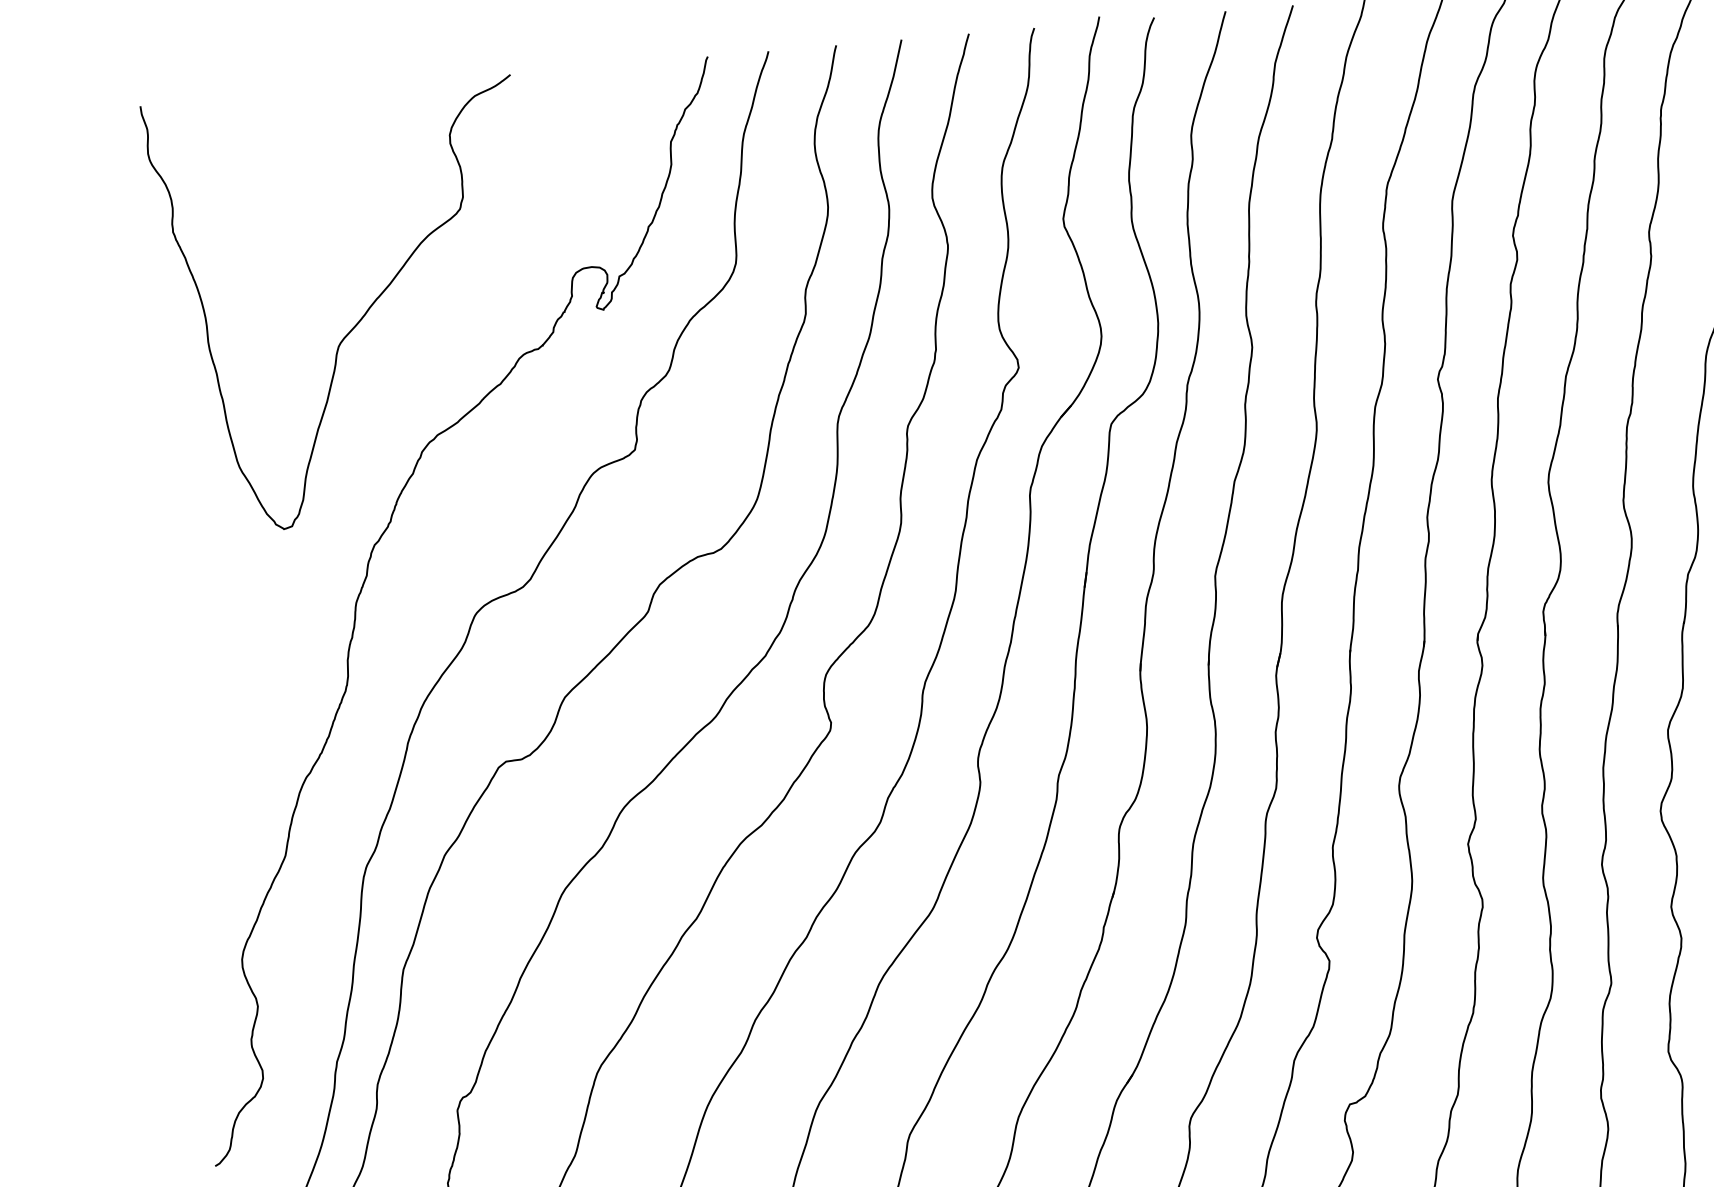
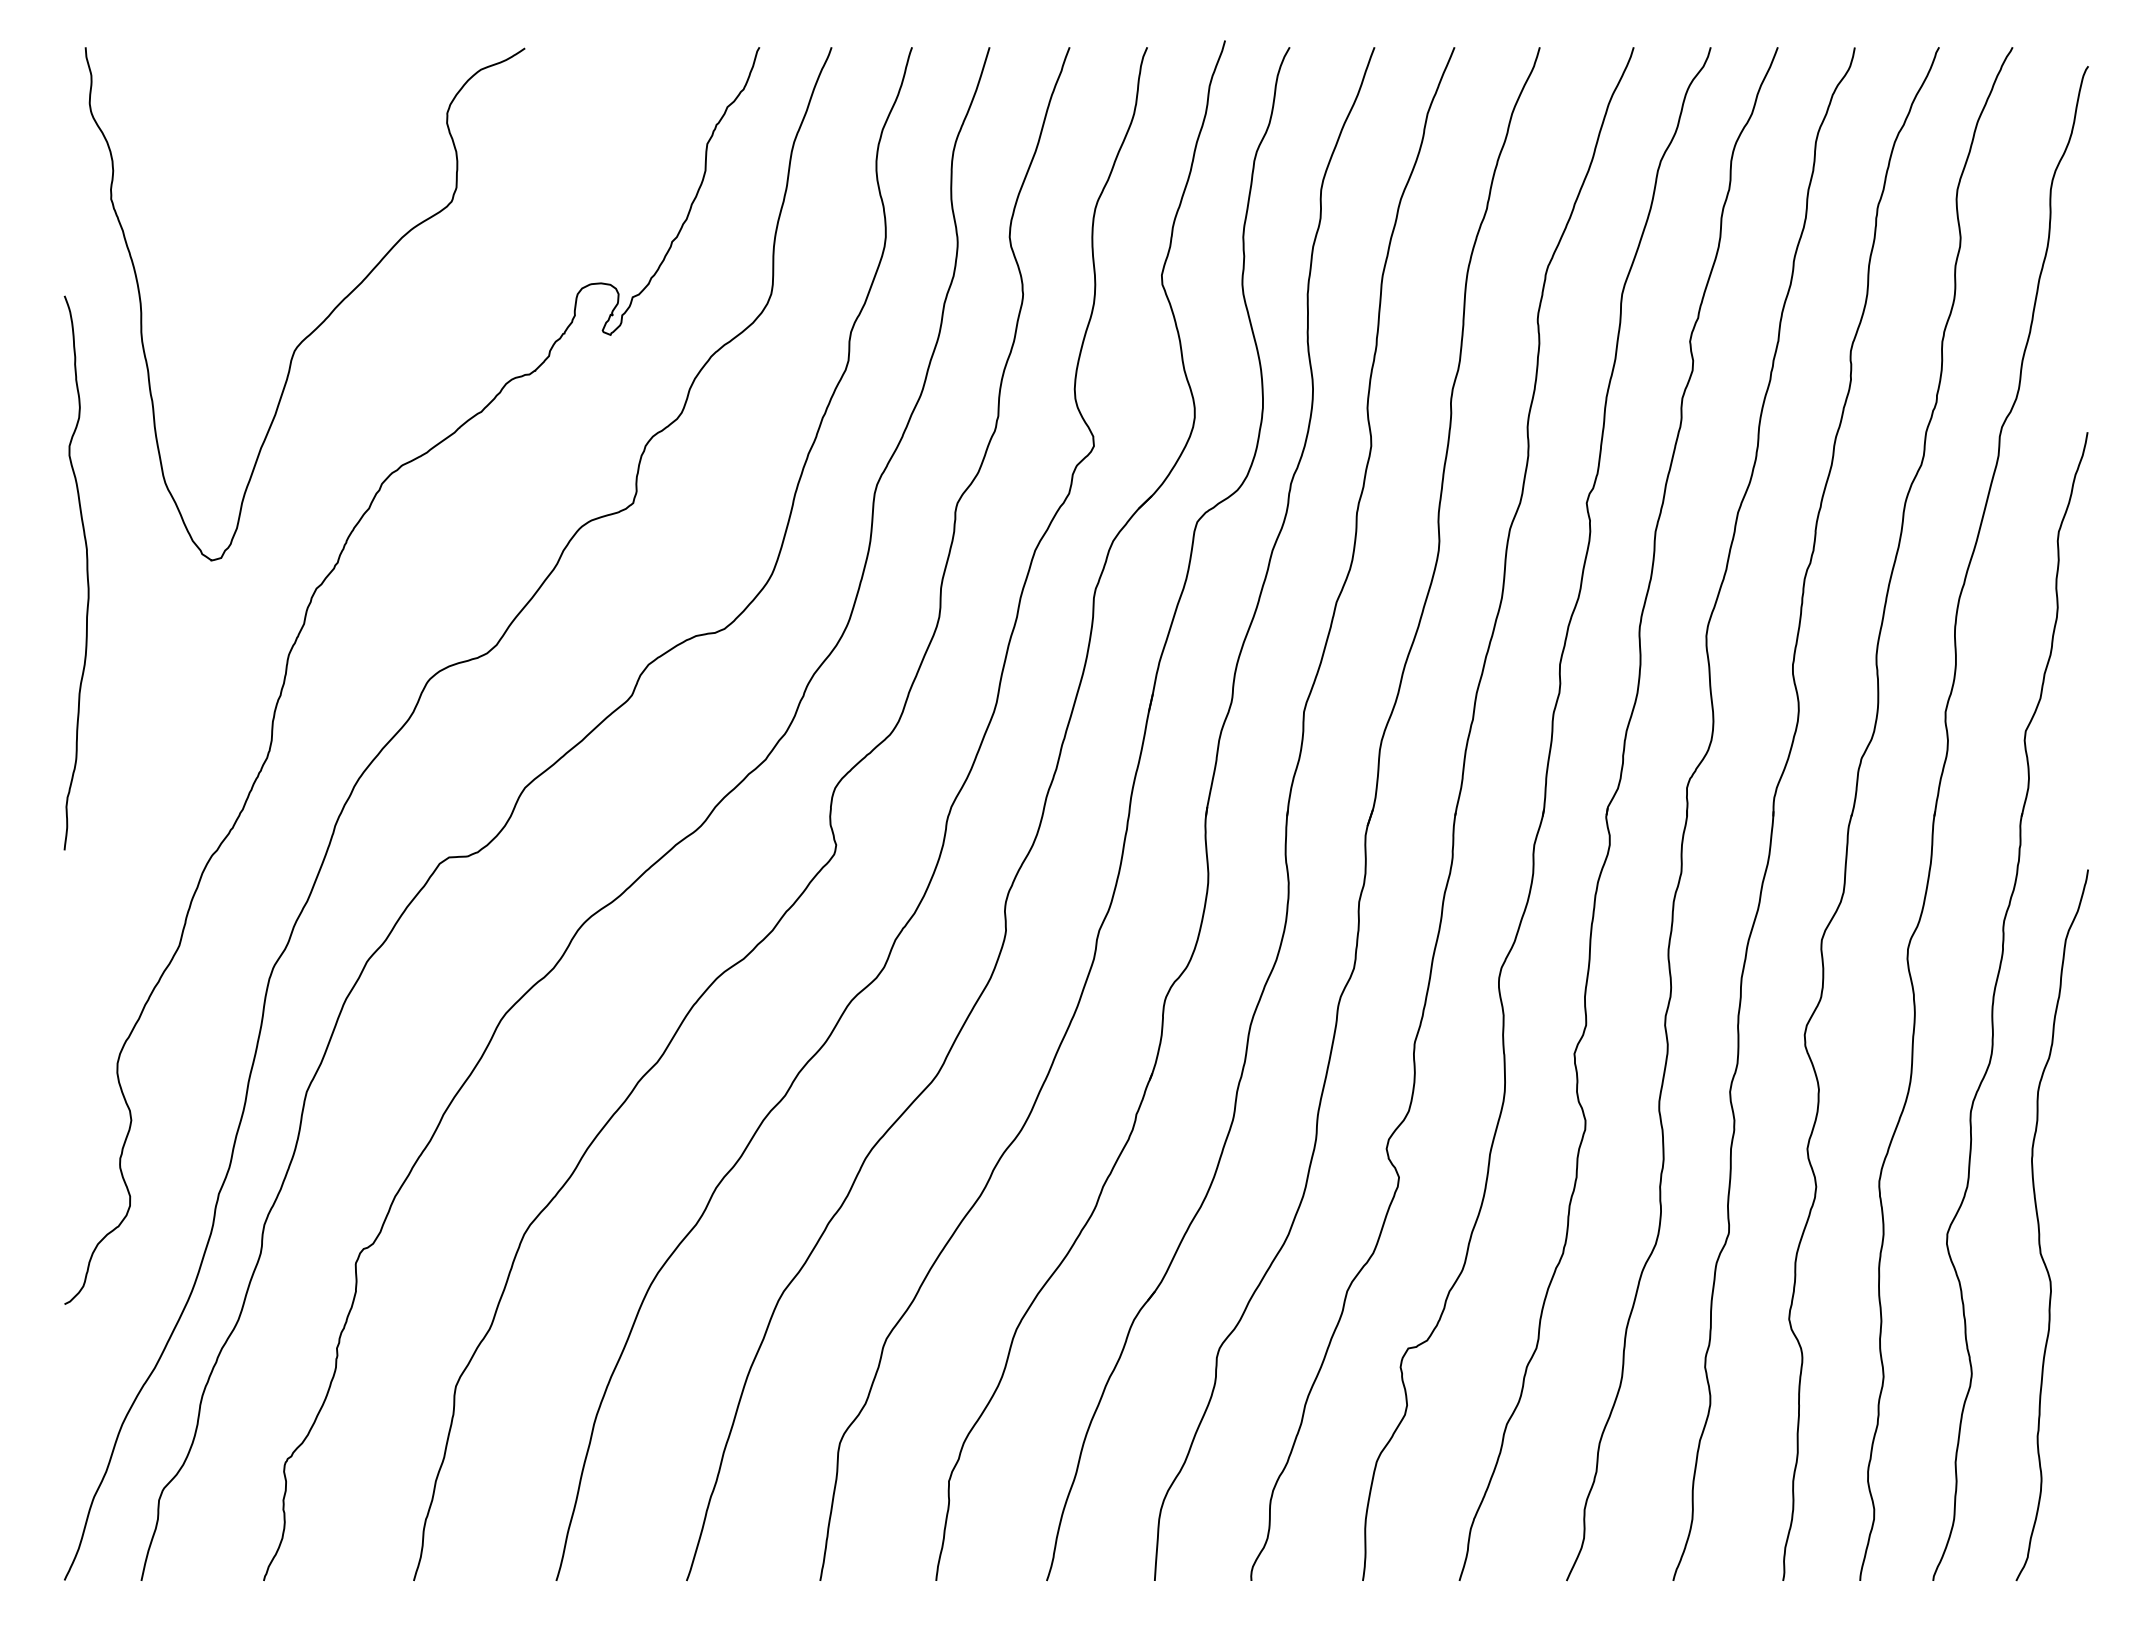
curve: (179, 548) -> (86, 572), added

